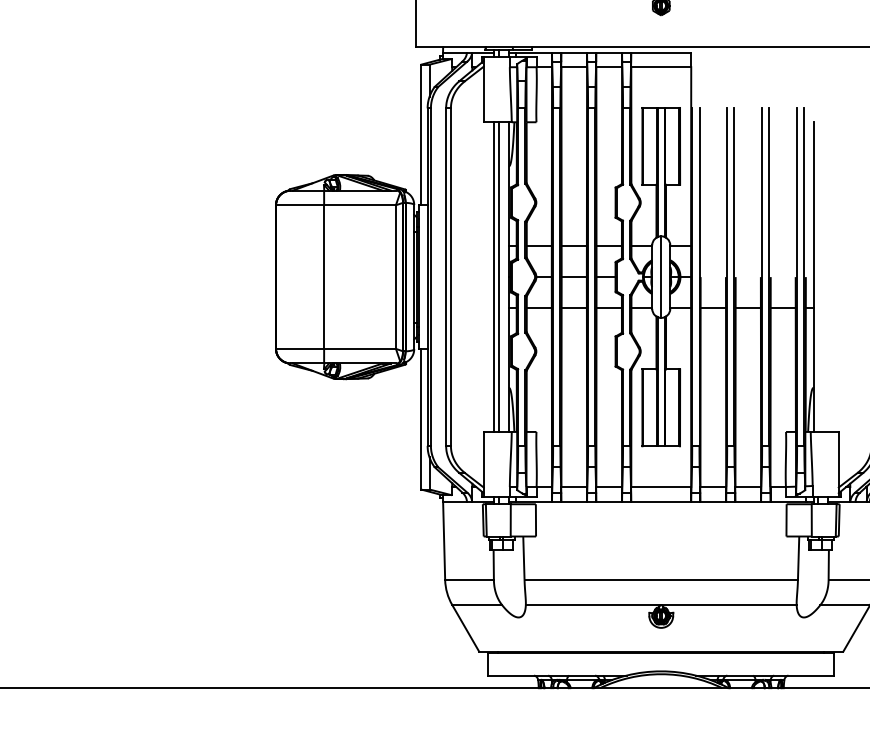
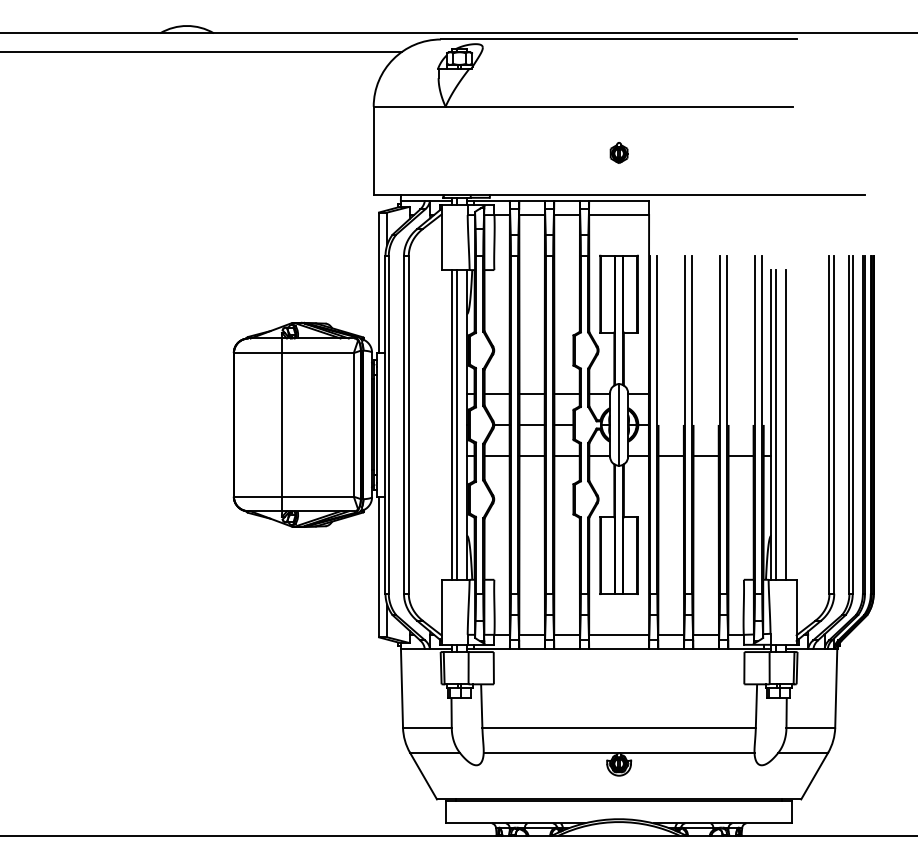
line: (817, 276) -> (775, 424), added
line: (827, 276) -> (785, 424), added

